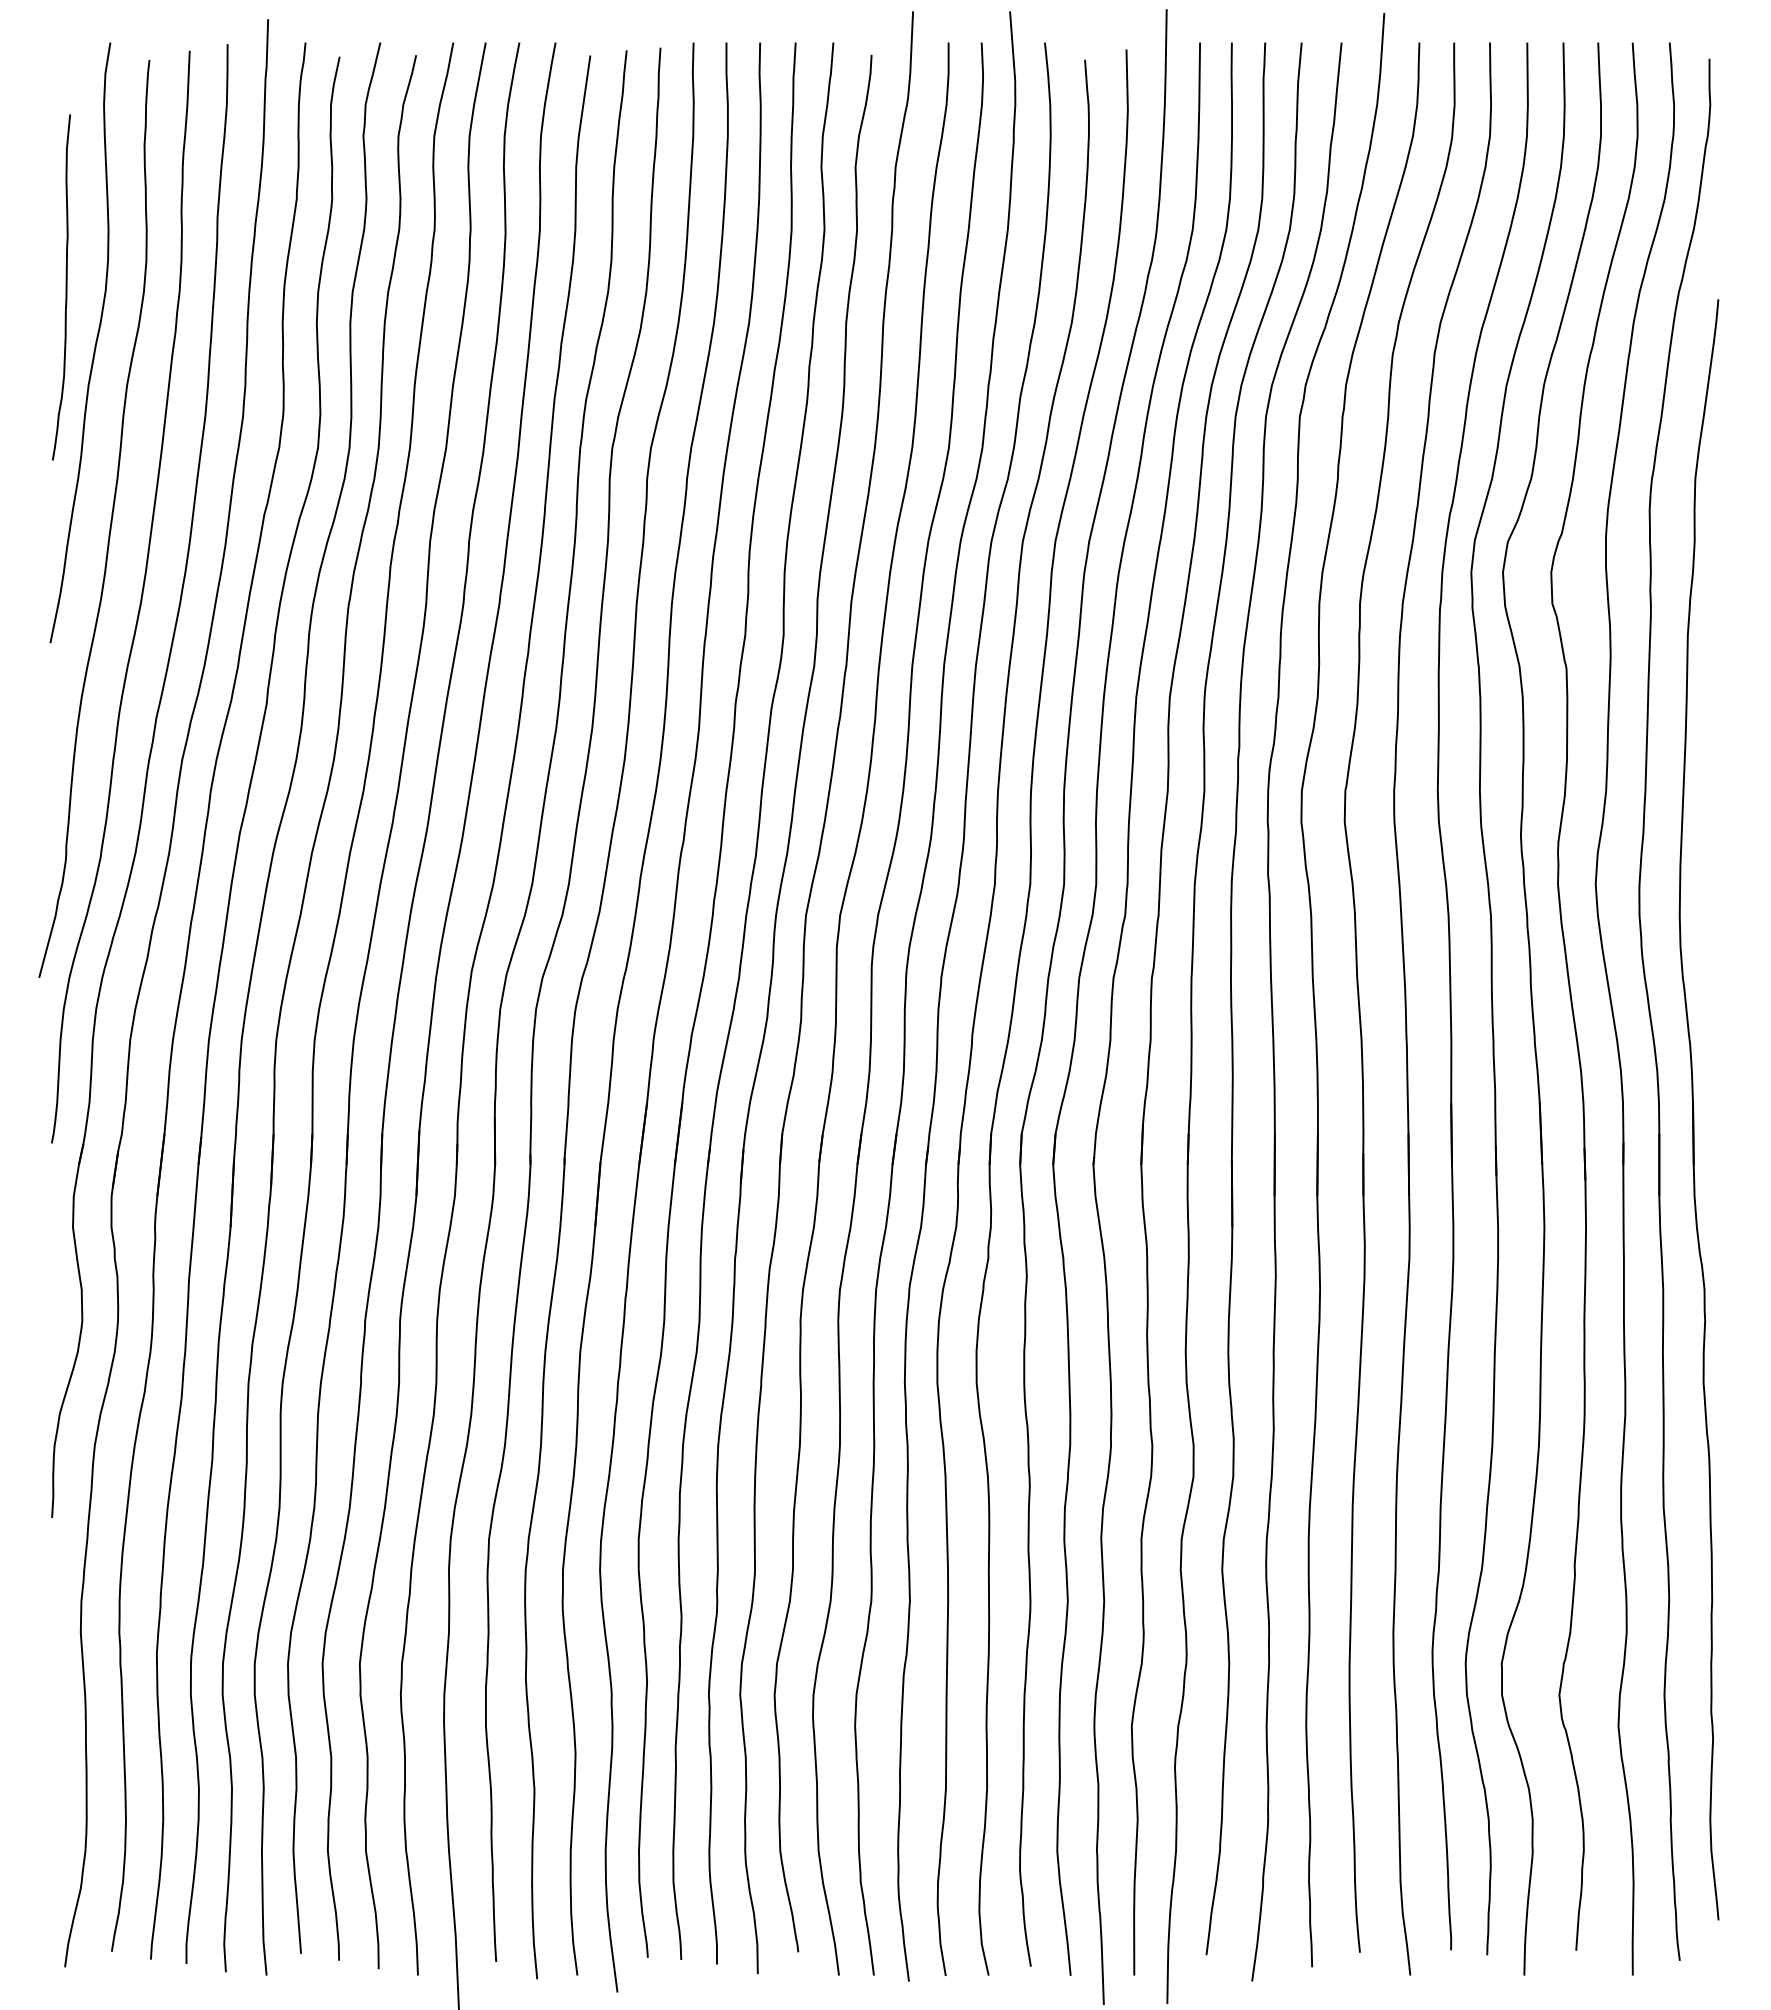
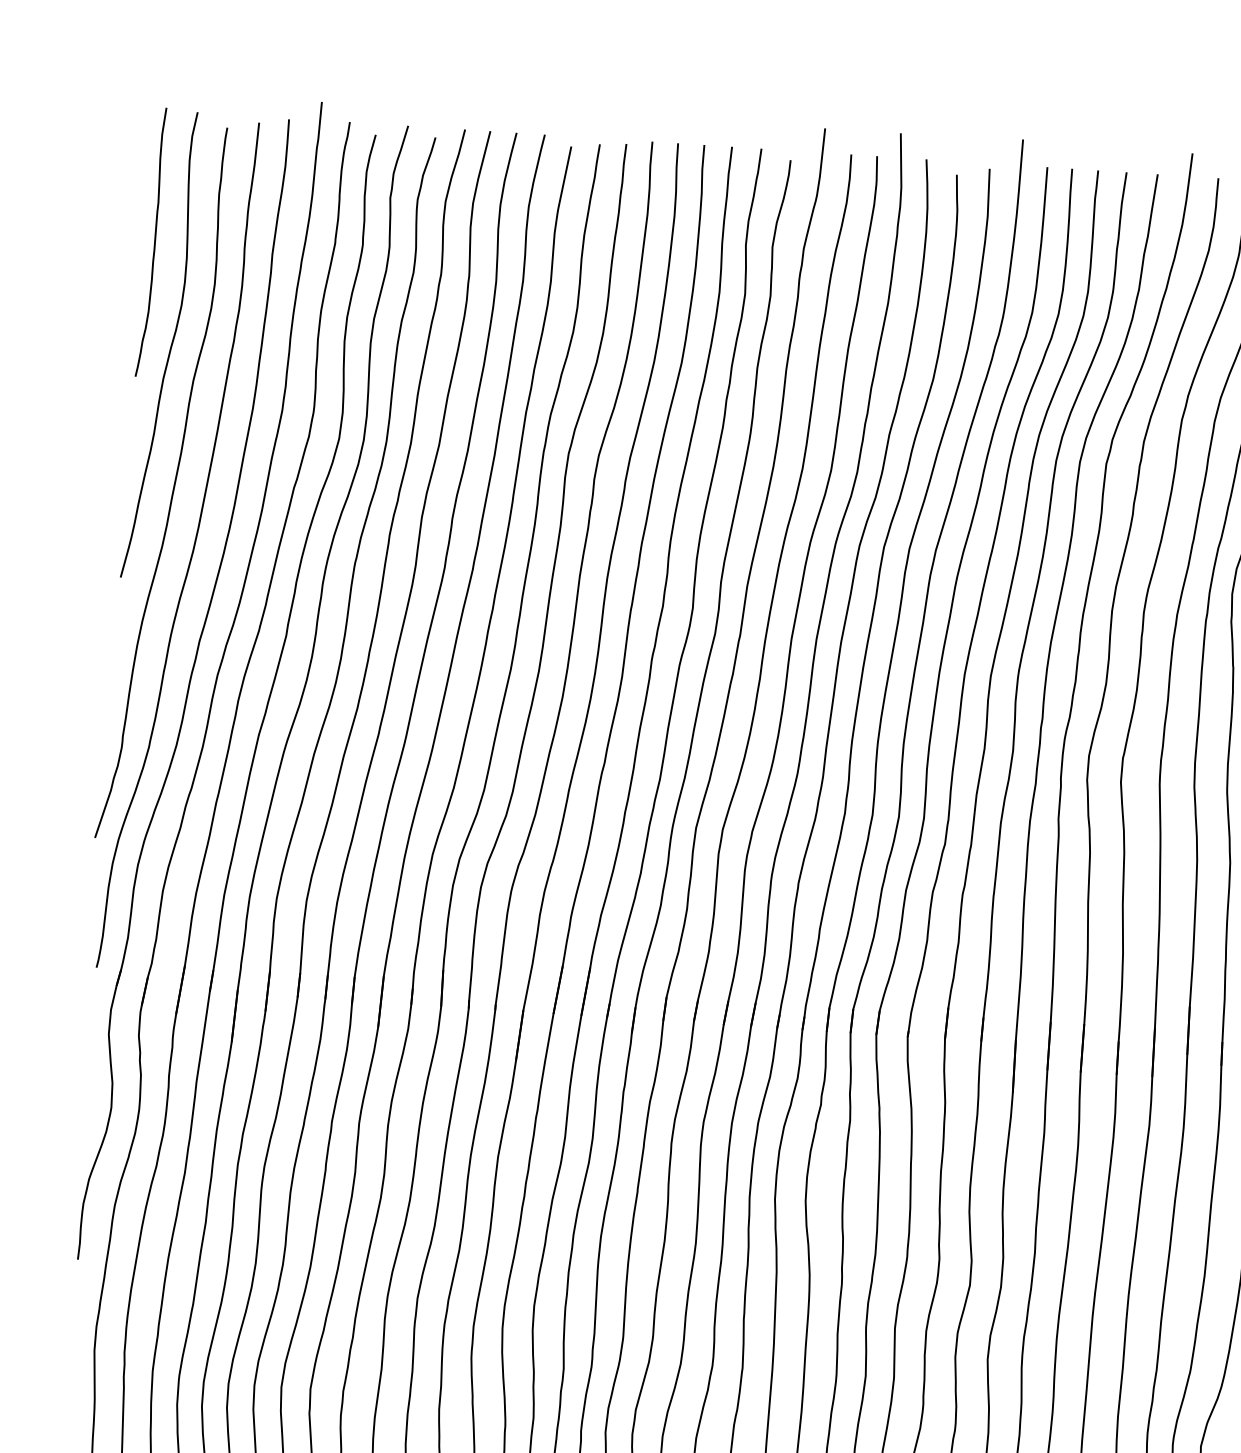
curve: (65, 287) -> (154, 242), moved

